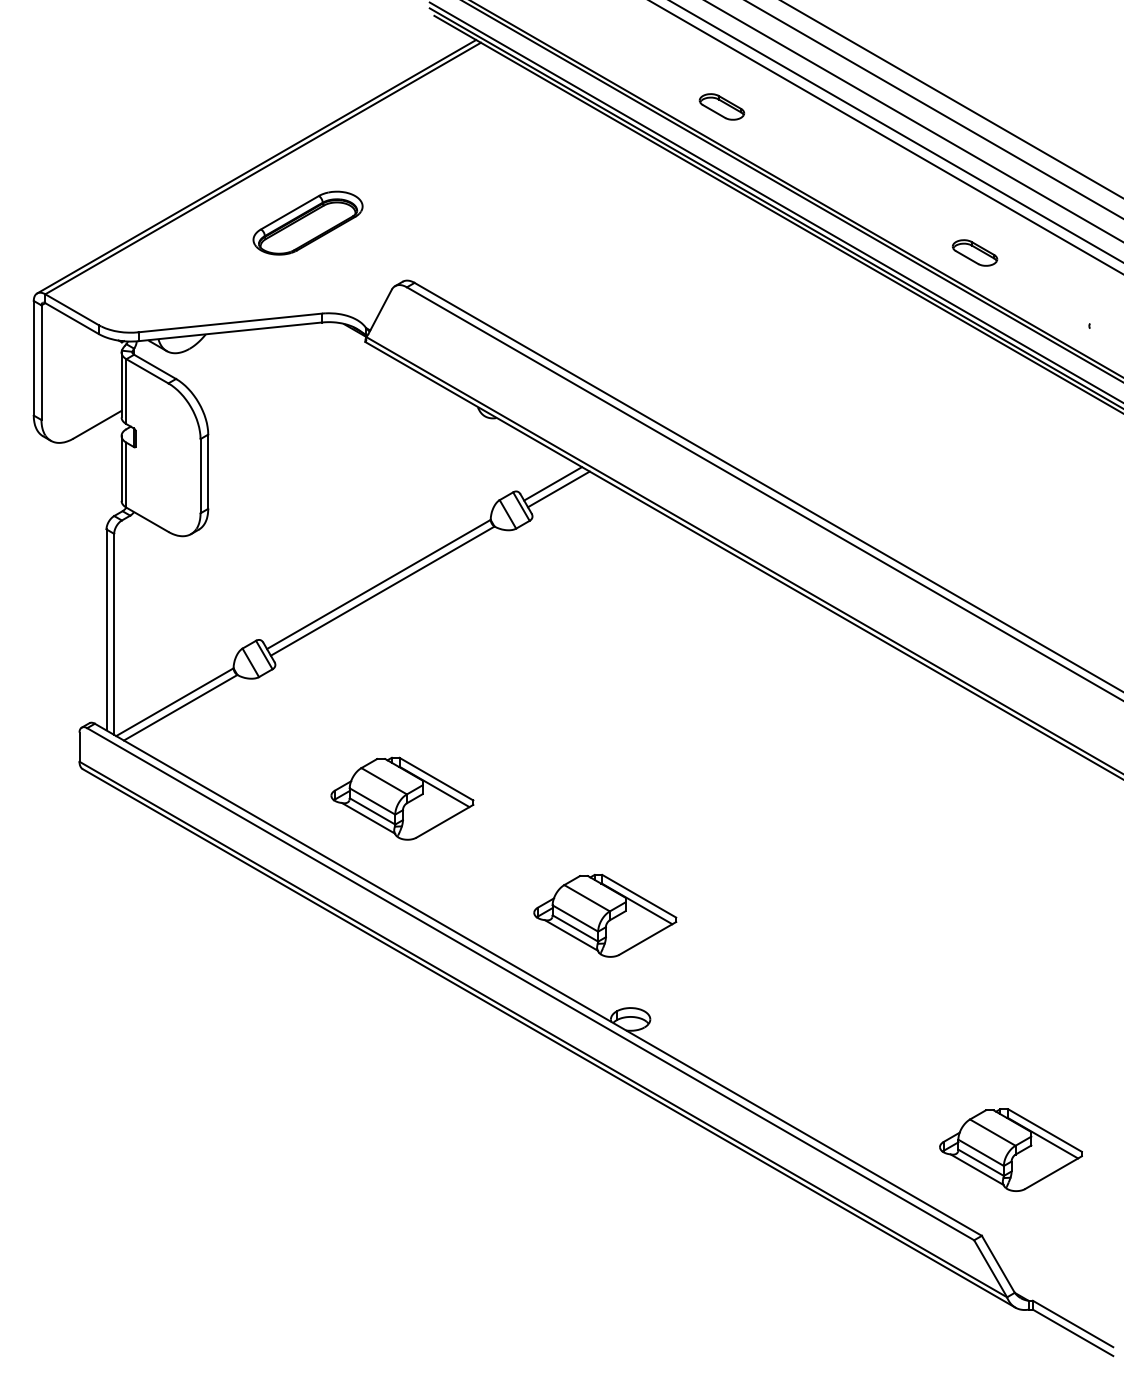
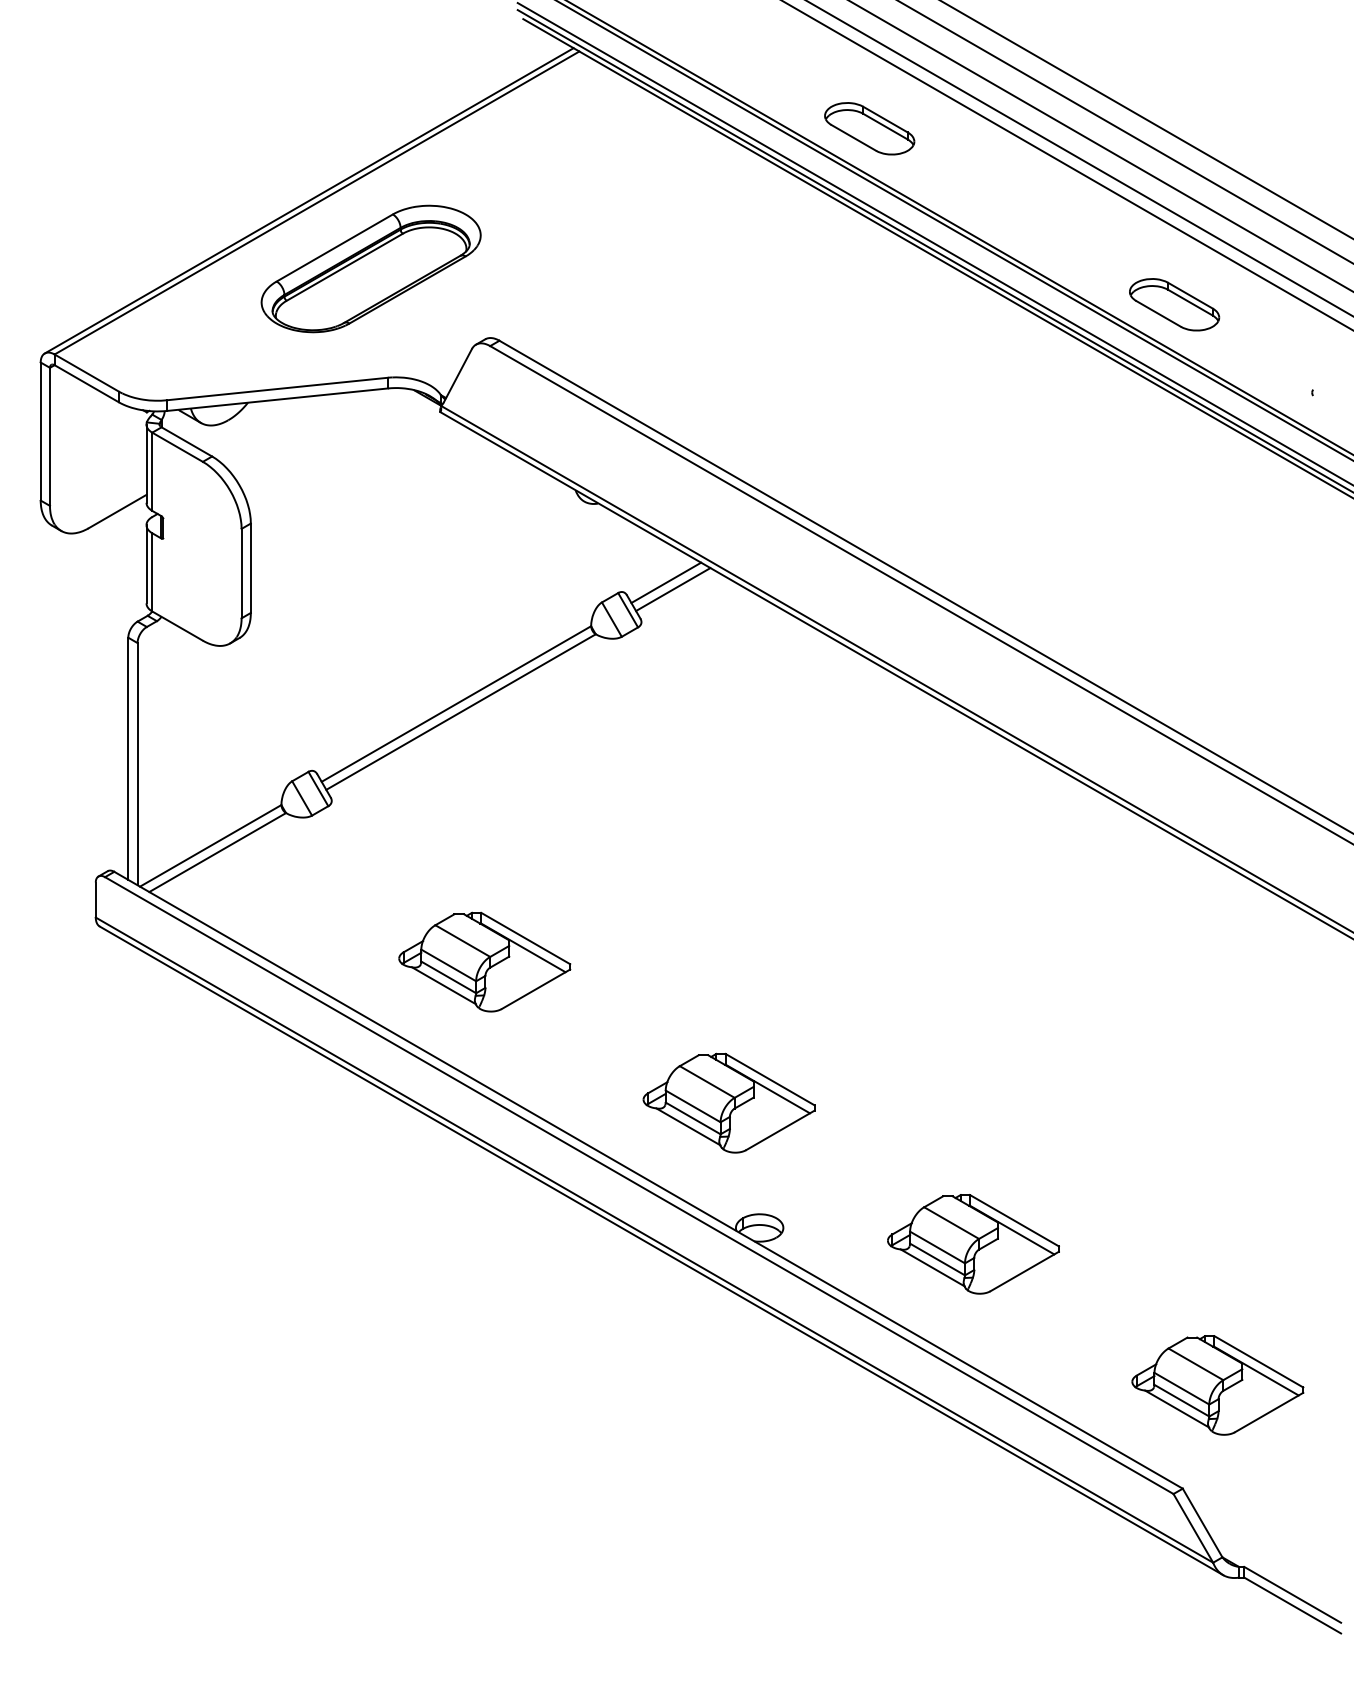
part: (721, 106) -> (869, 128), size x1.67
part: (307, 222) -> (370, 268), size x1.67
part: (974, 252) -> (1173, 304), size x1.67
part: (808, 1032) -> (973, 1243), added

